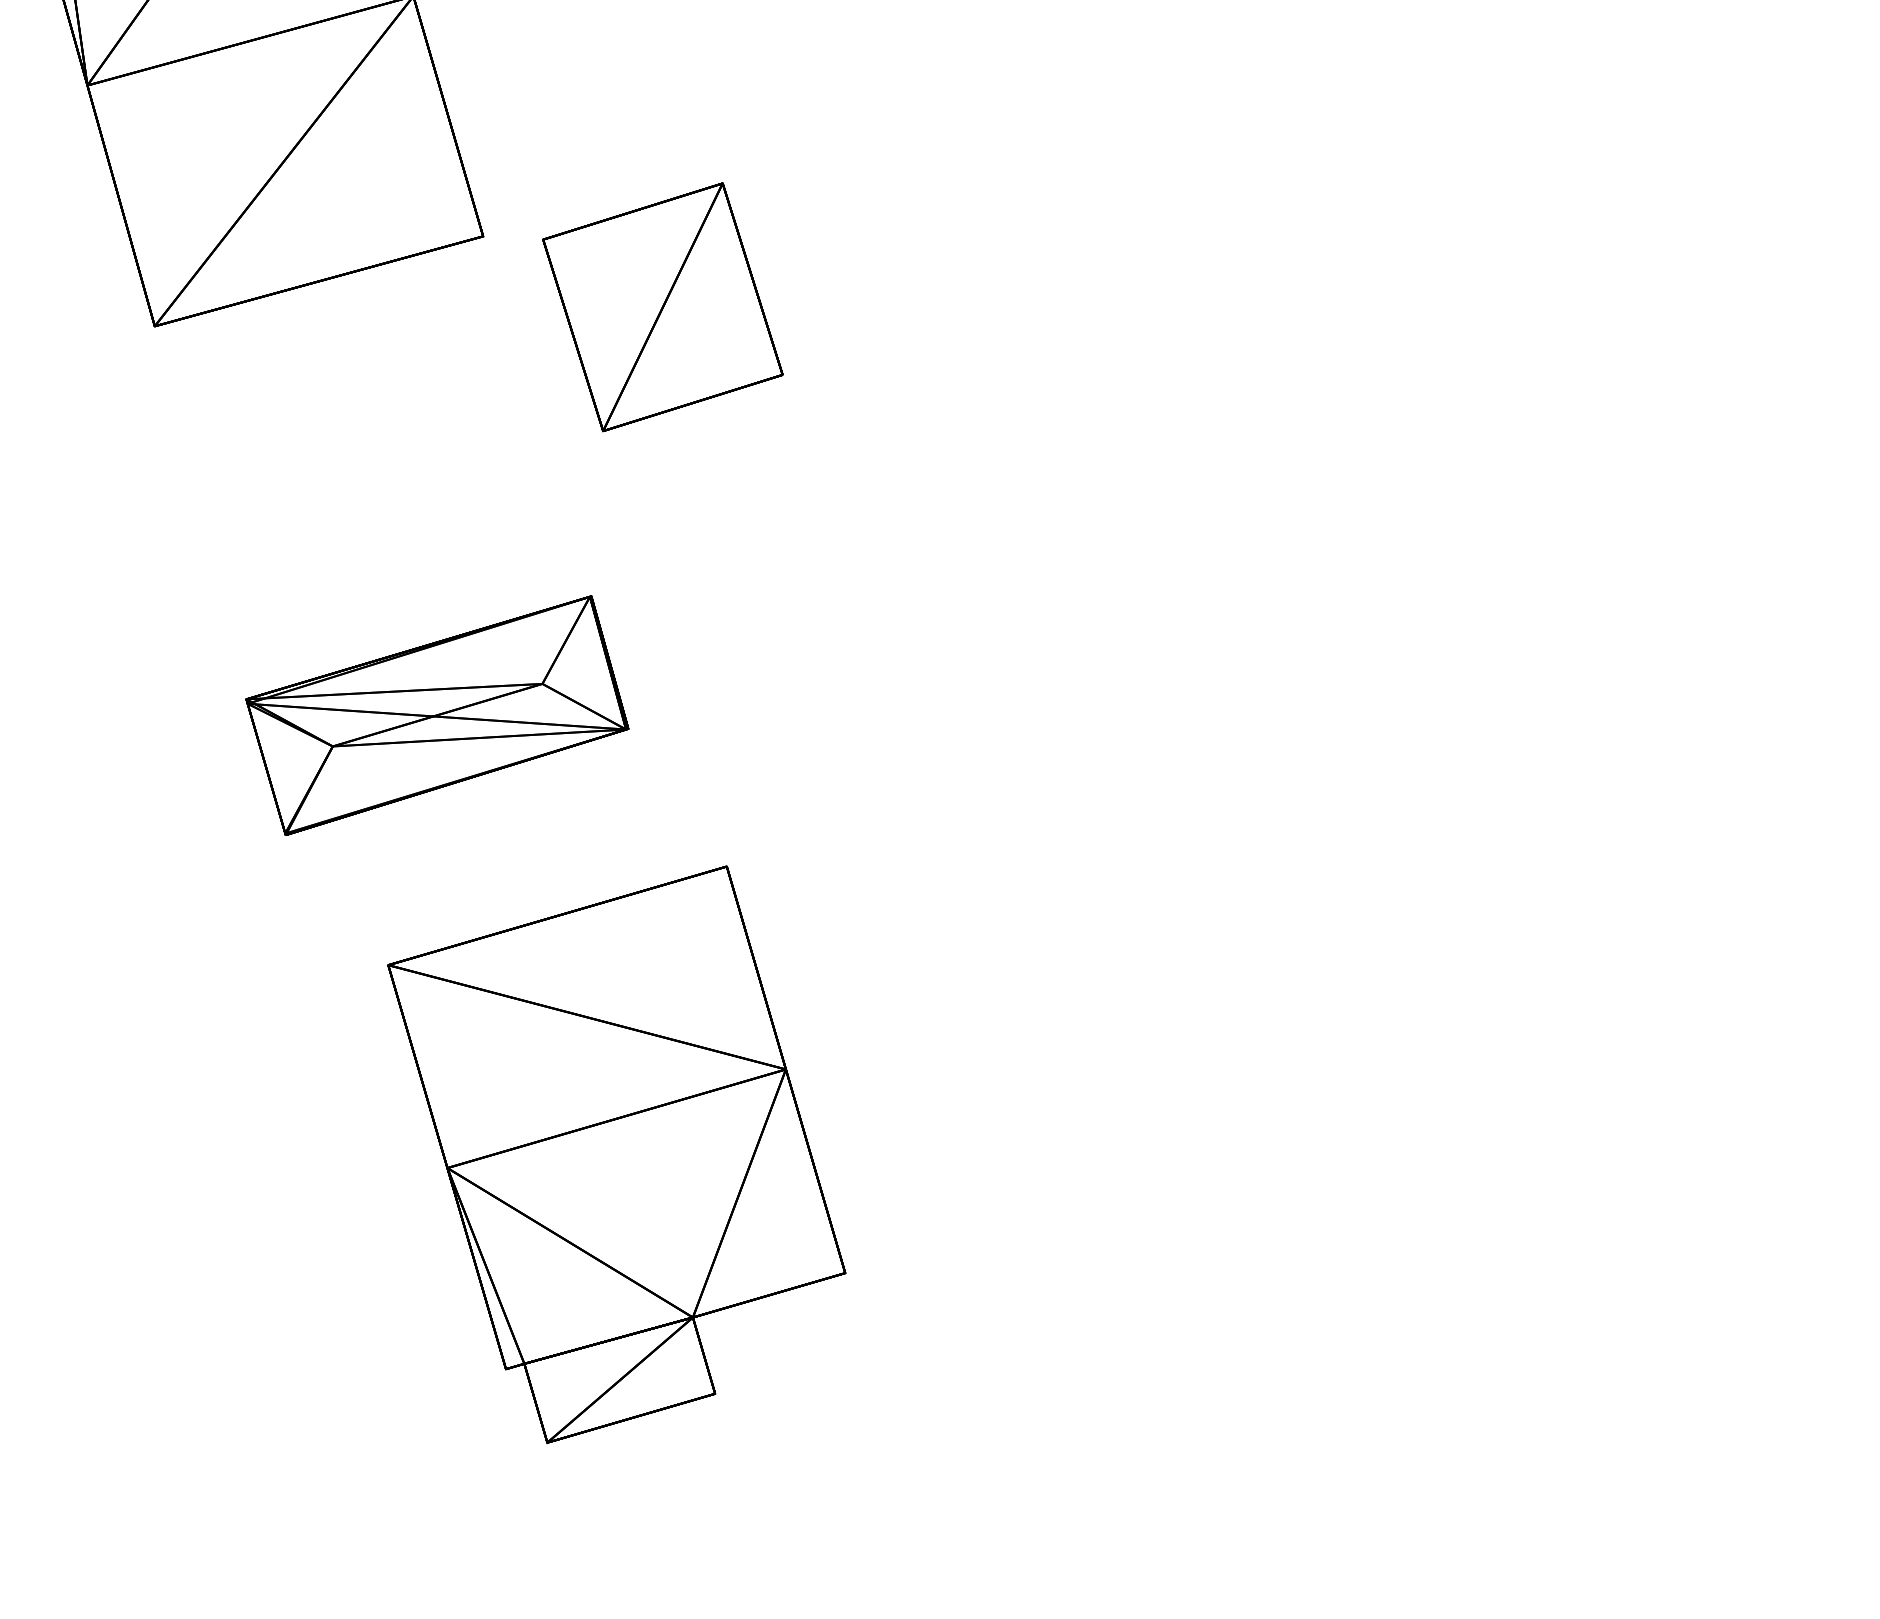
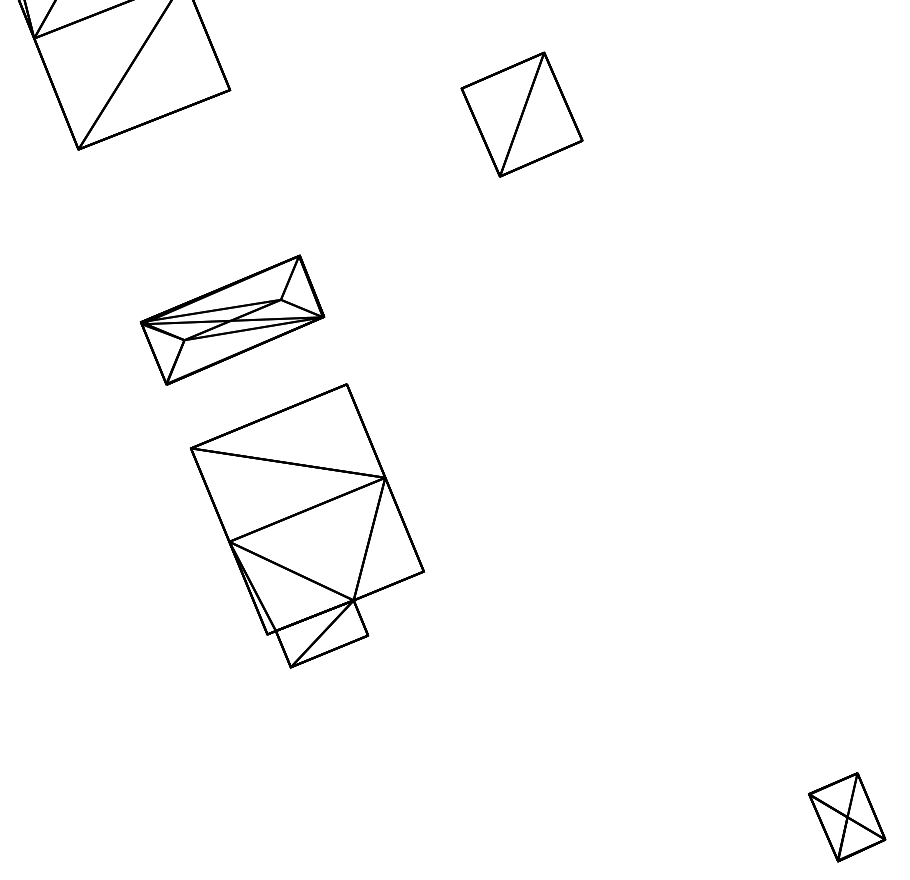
part: (661, 306) -> (521, 114), moved
part: (613, 1151) -> (307, 525), moved

